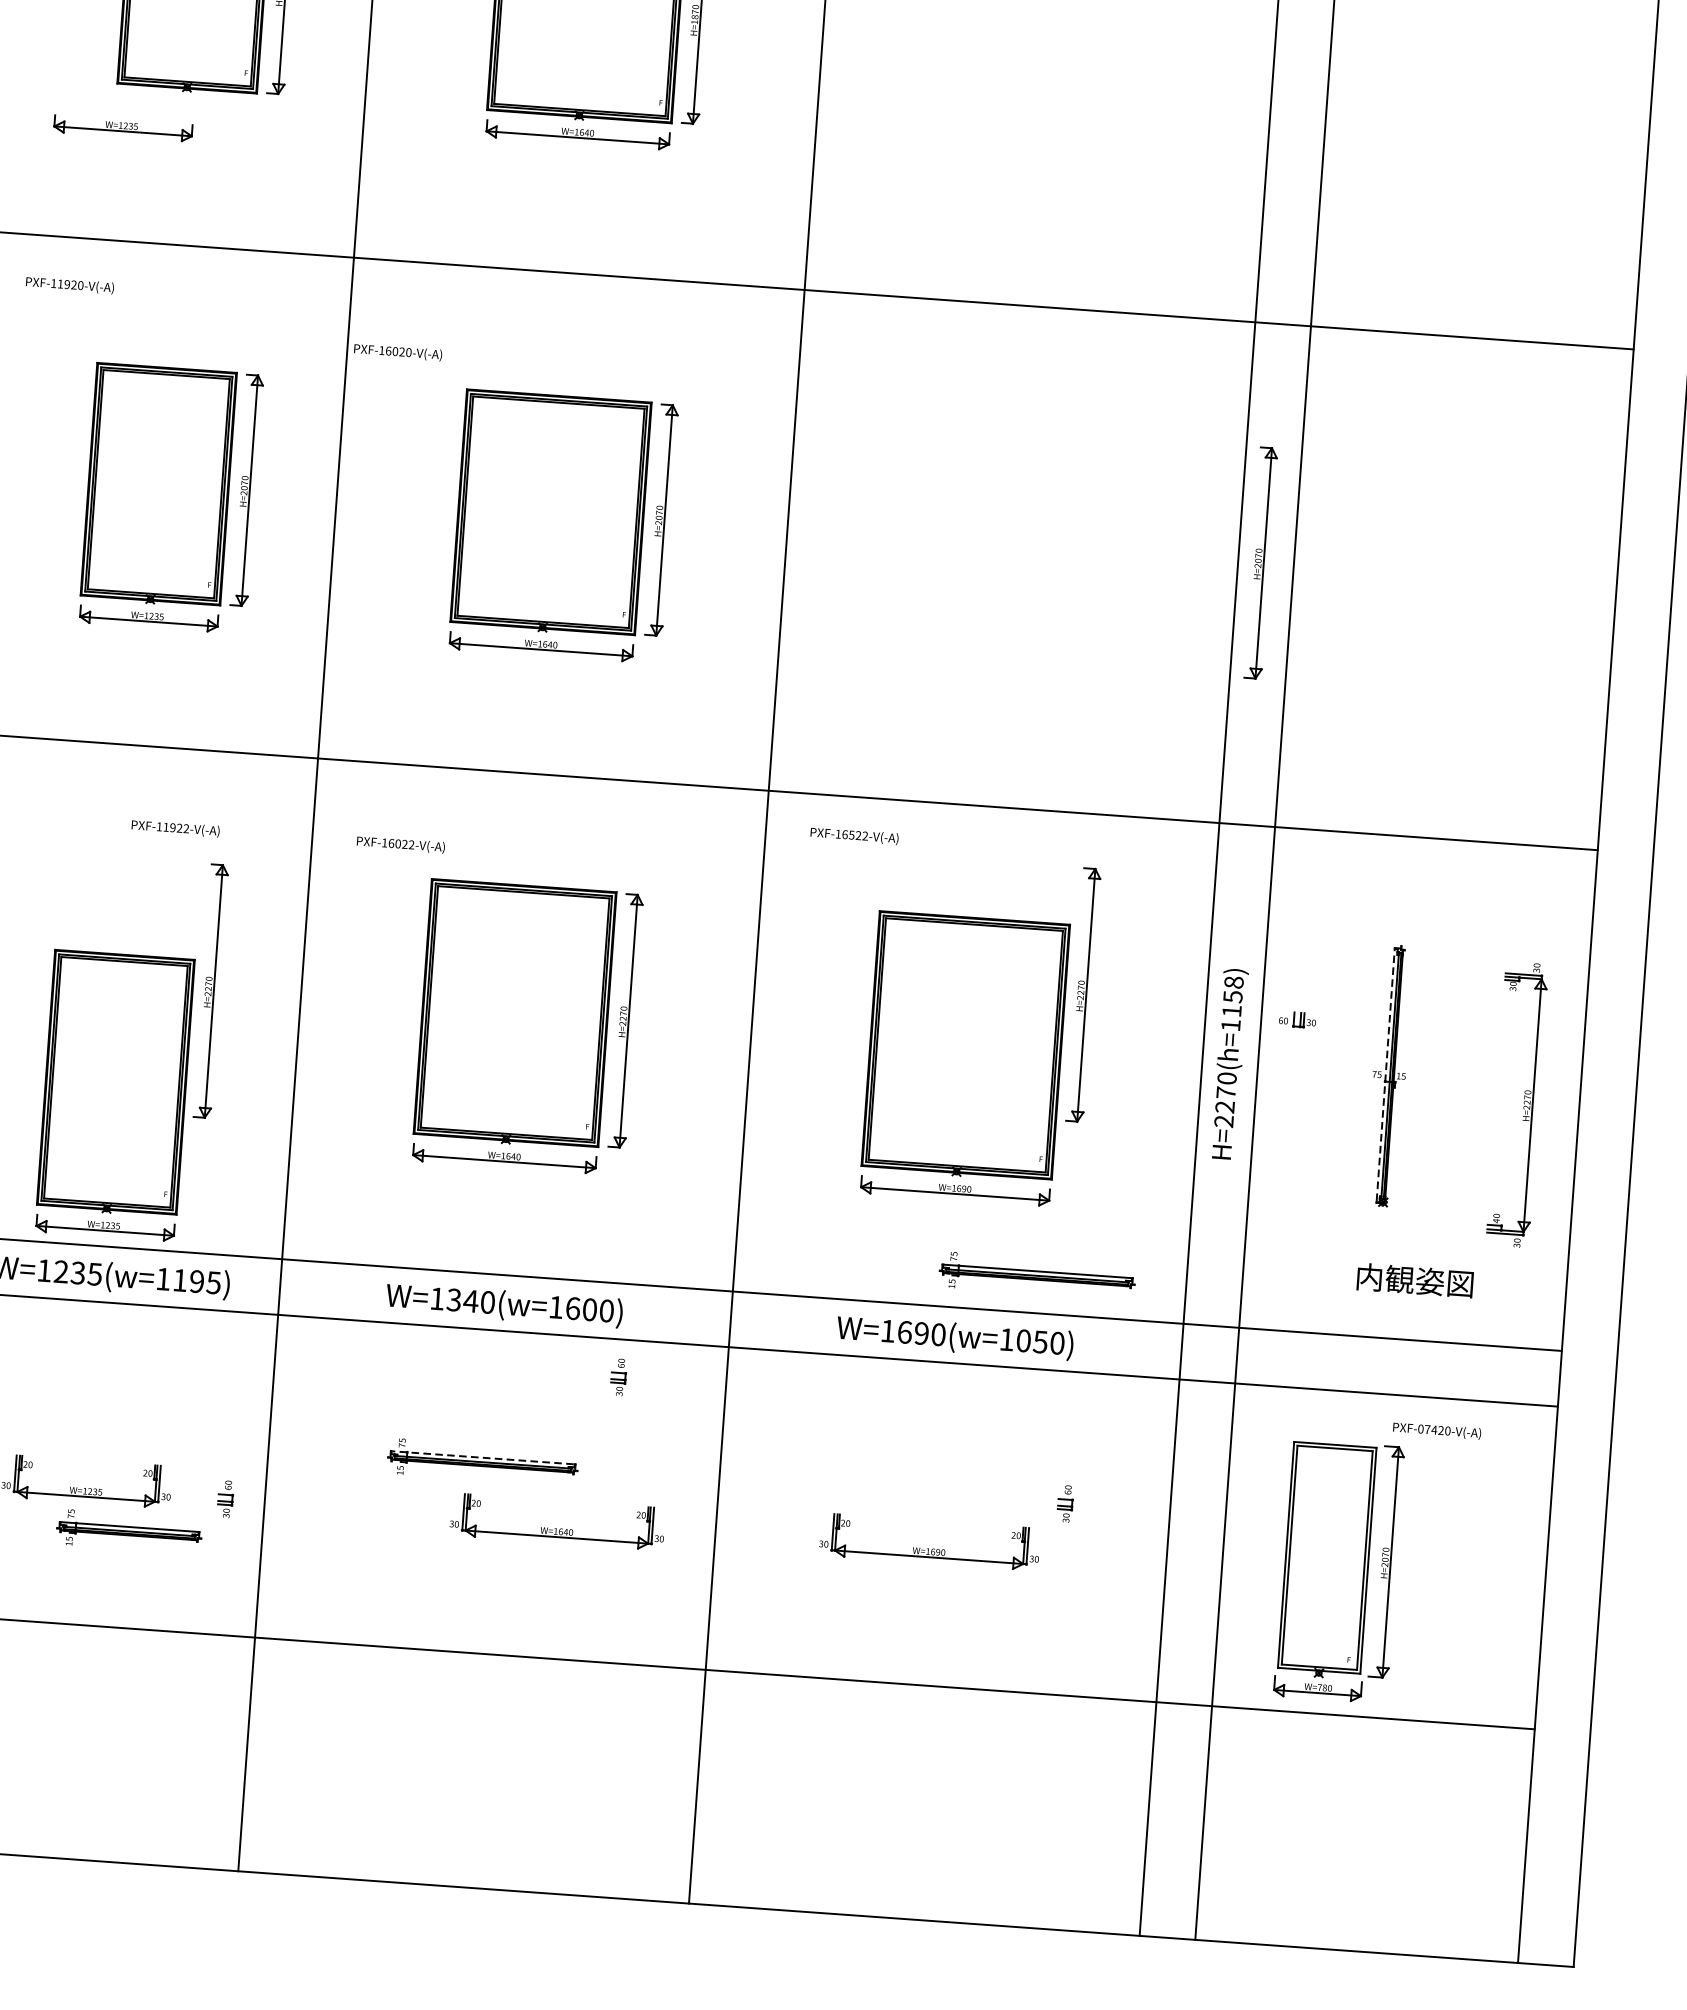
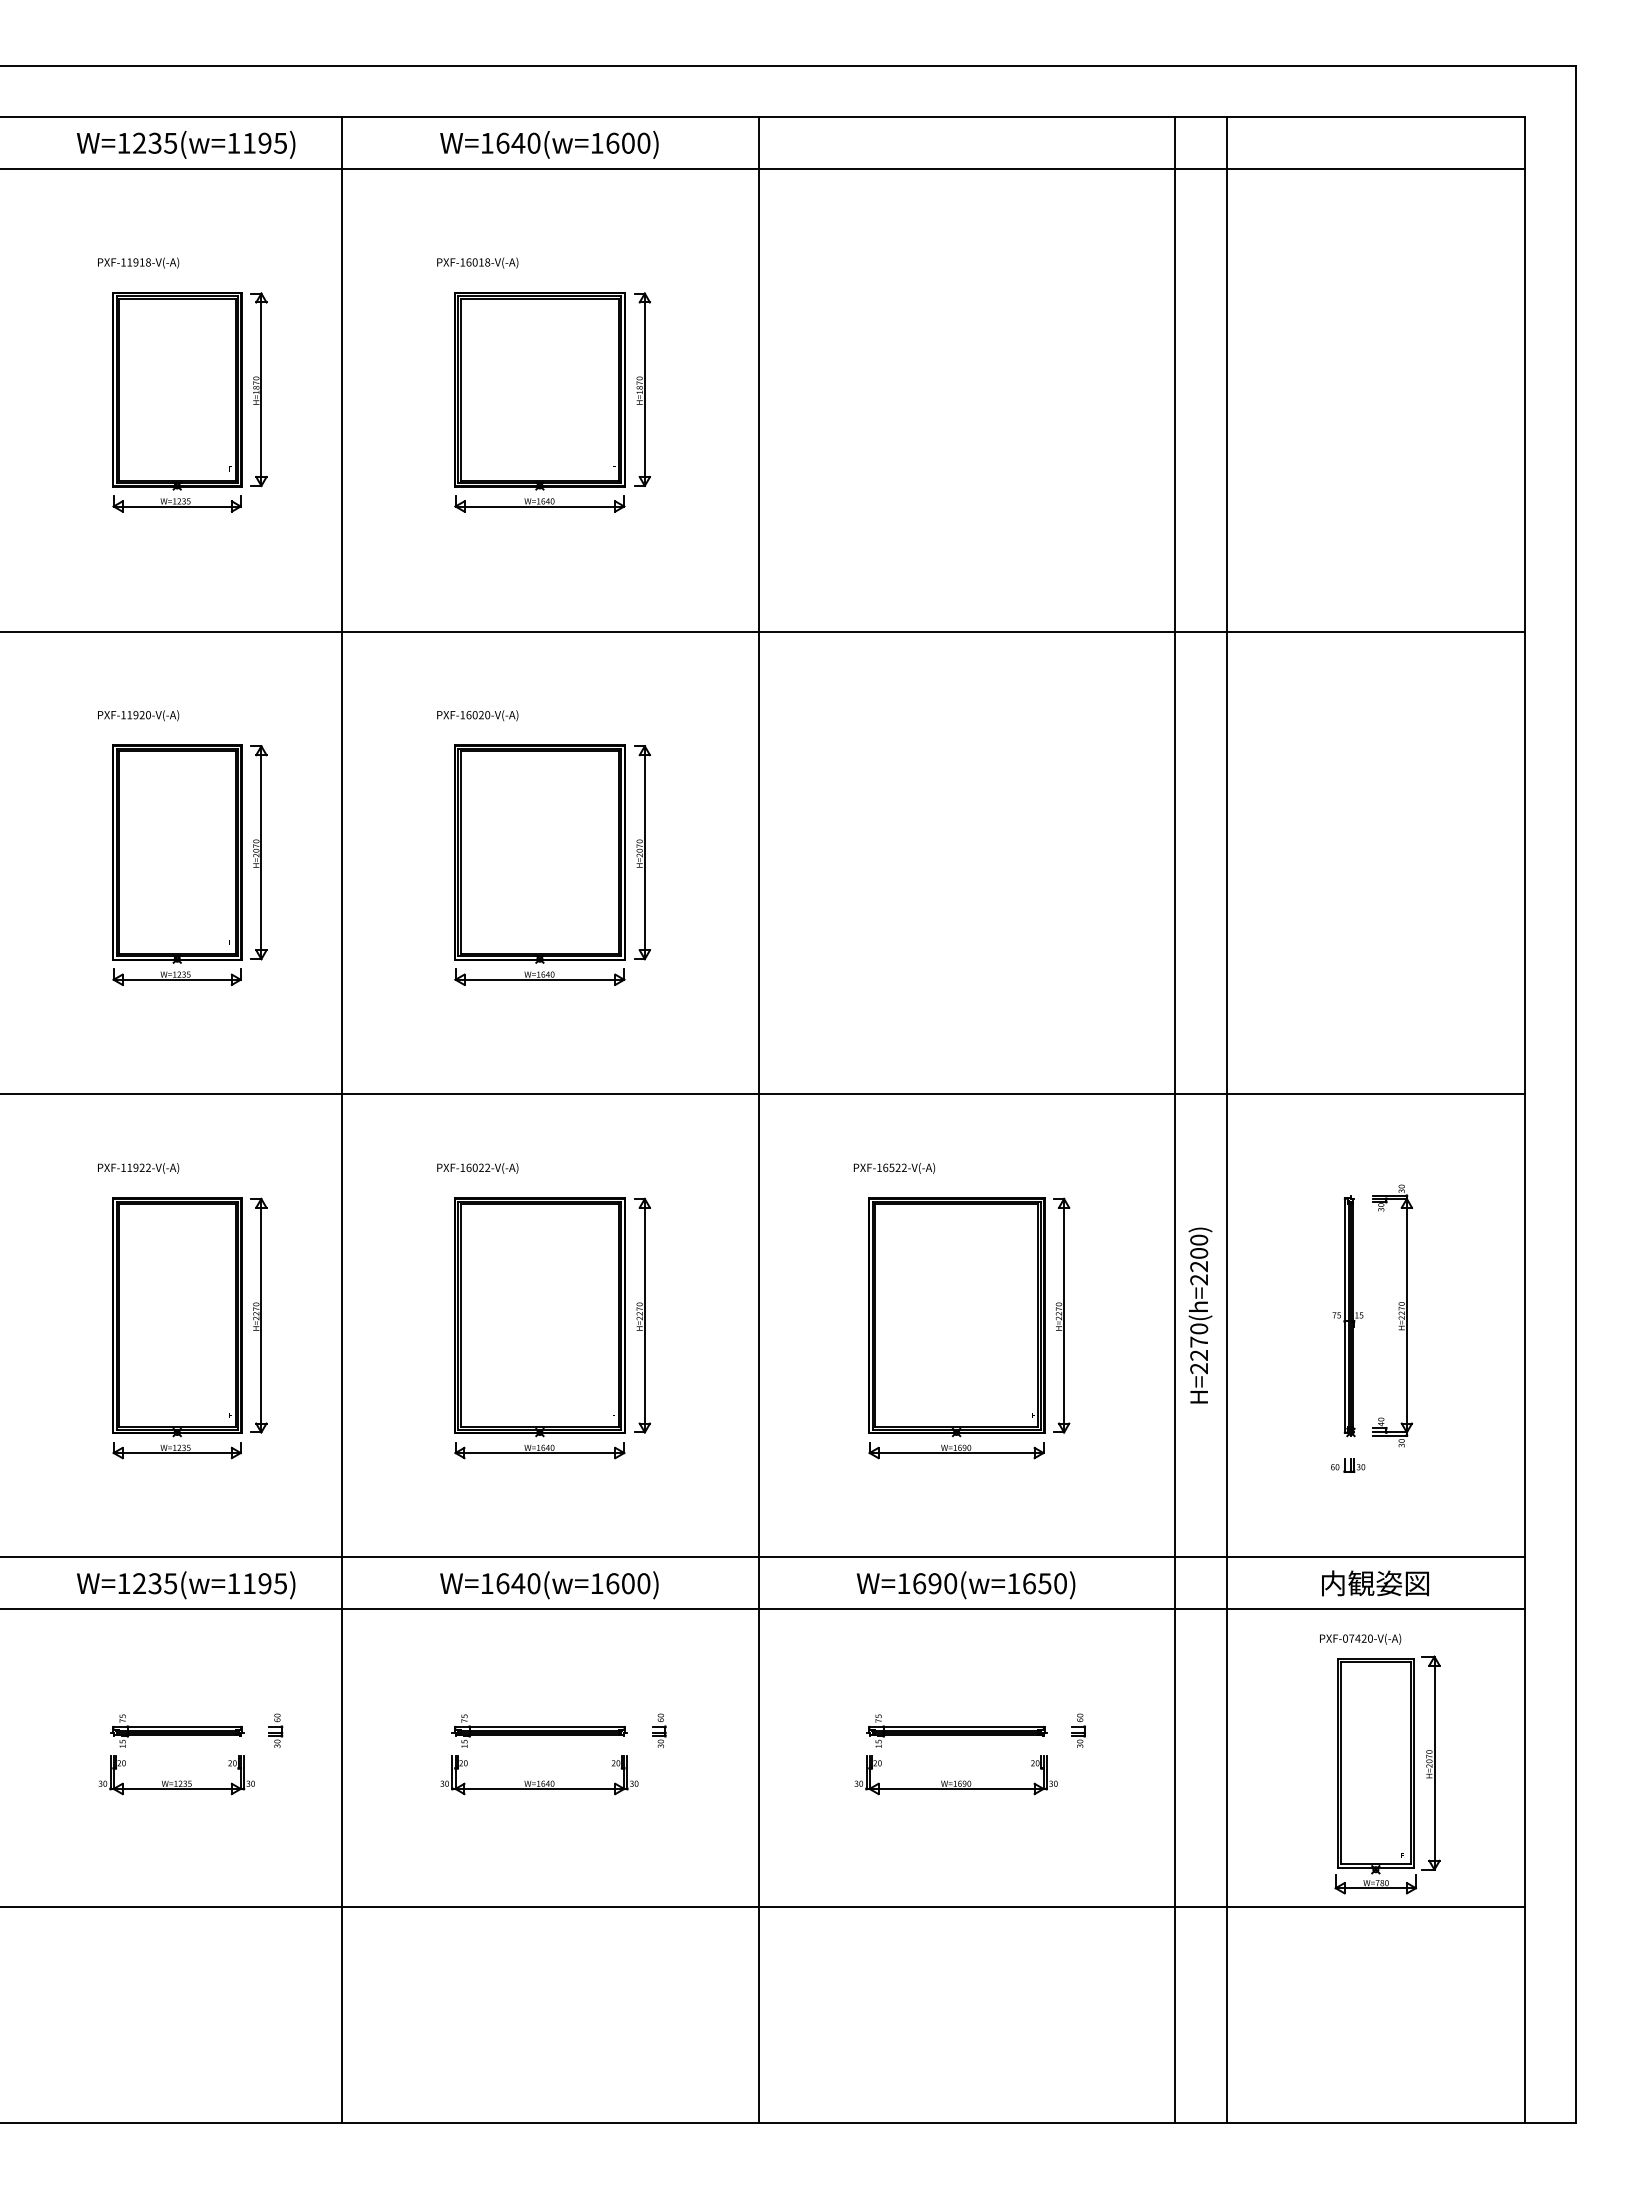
part: (122, 128) -> (176, 503), moved
text: (70, 285) -> (138, 715), moved
text: (397, 352) -> (477, 715), moved
part: (1261, 562) -> (1196, 852), removed
text: (175, 828) -> (138, 1168), moved
text: (854, 836) -> (894, 1168), moved
text: (400, 844) -> (477, 1168), moved
part: (1083, 994) -> (1061, 1315), moved
text: (1231, 1003) -> (1198, 1259), H=2270(h=1158) -> H=2270(h=2200)
part: (1298, 1020) -> (1348, 1465), moved
line: (1385, 1075) -> (1344, 1315), dashed -> solid
part: (115, 1096) -> (177, 1328), moved
part: (1523, 1103) -> (1398, 1314), moved
part: (1037, 1275) -> (956, 1730), moved
text: (1415, 1280) -> (1375, 1583), moved
text: (453, 1299) -> (502, 1583), W=1340(w=1600) -> W=1640(w=1600)
text: (1023, 1340) -> (1029, 1583), W=1690(w=1050) -> W=1690(w=1650)
part: (619, 1376) -> (659, 1730), moved
text: (1437, 1430) -> (1360, 1638), moved
line: (482, 1457) -> (539, 1726), dashed -> solid
part: (225, 1498) -> (275, 1730), moved
part: (557, 1522) -> (539, 1775), moved
part: (129, 1530) -> (177, 1730), moved
part: (1338, 1570) -> (1387, 1774), moved

